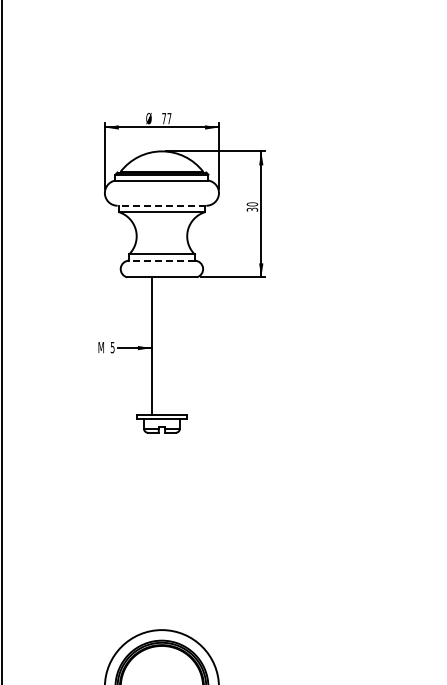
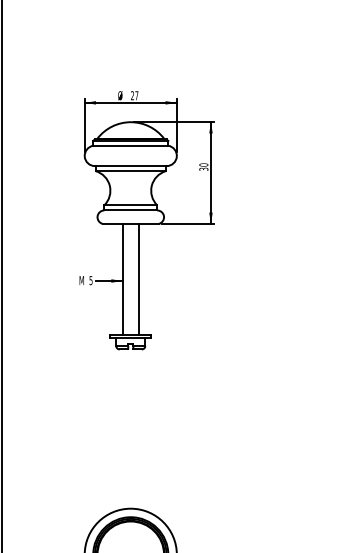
text: (164, 118) -> (132, 95), 77 -> 27
line: (161, 205) -> (130, 165), dashed -> solid
line: (161, 260) -> (130, 210), dashed -> solid
line: (172, 345) -> (139, 278), added

